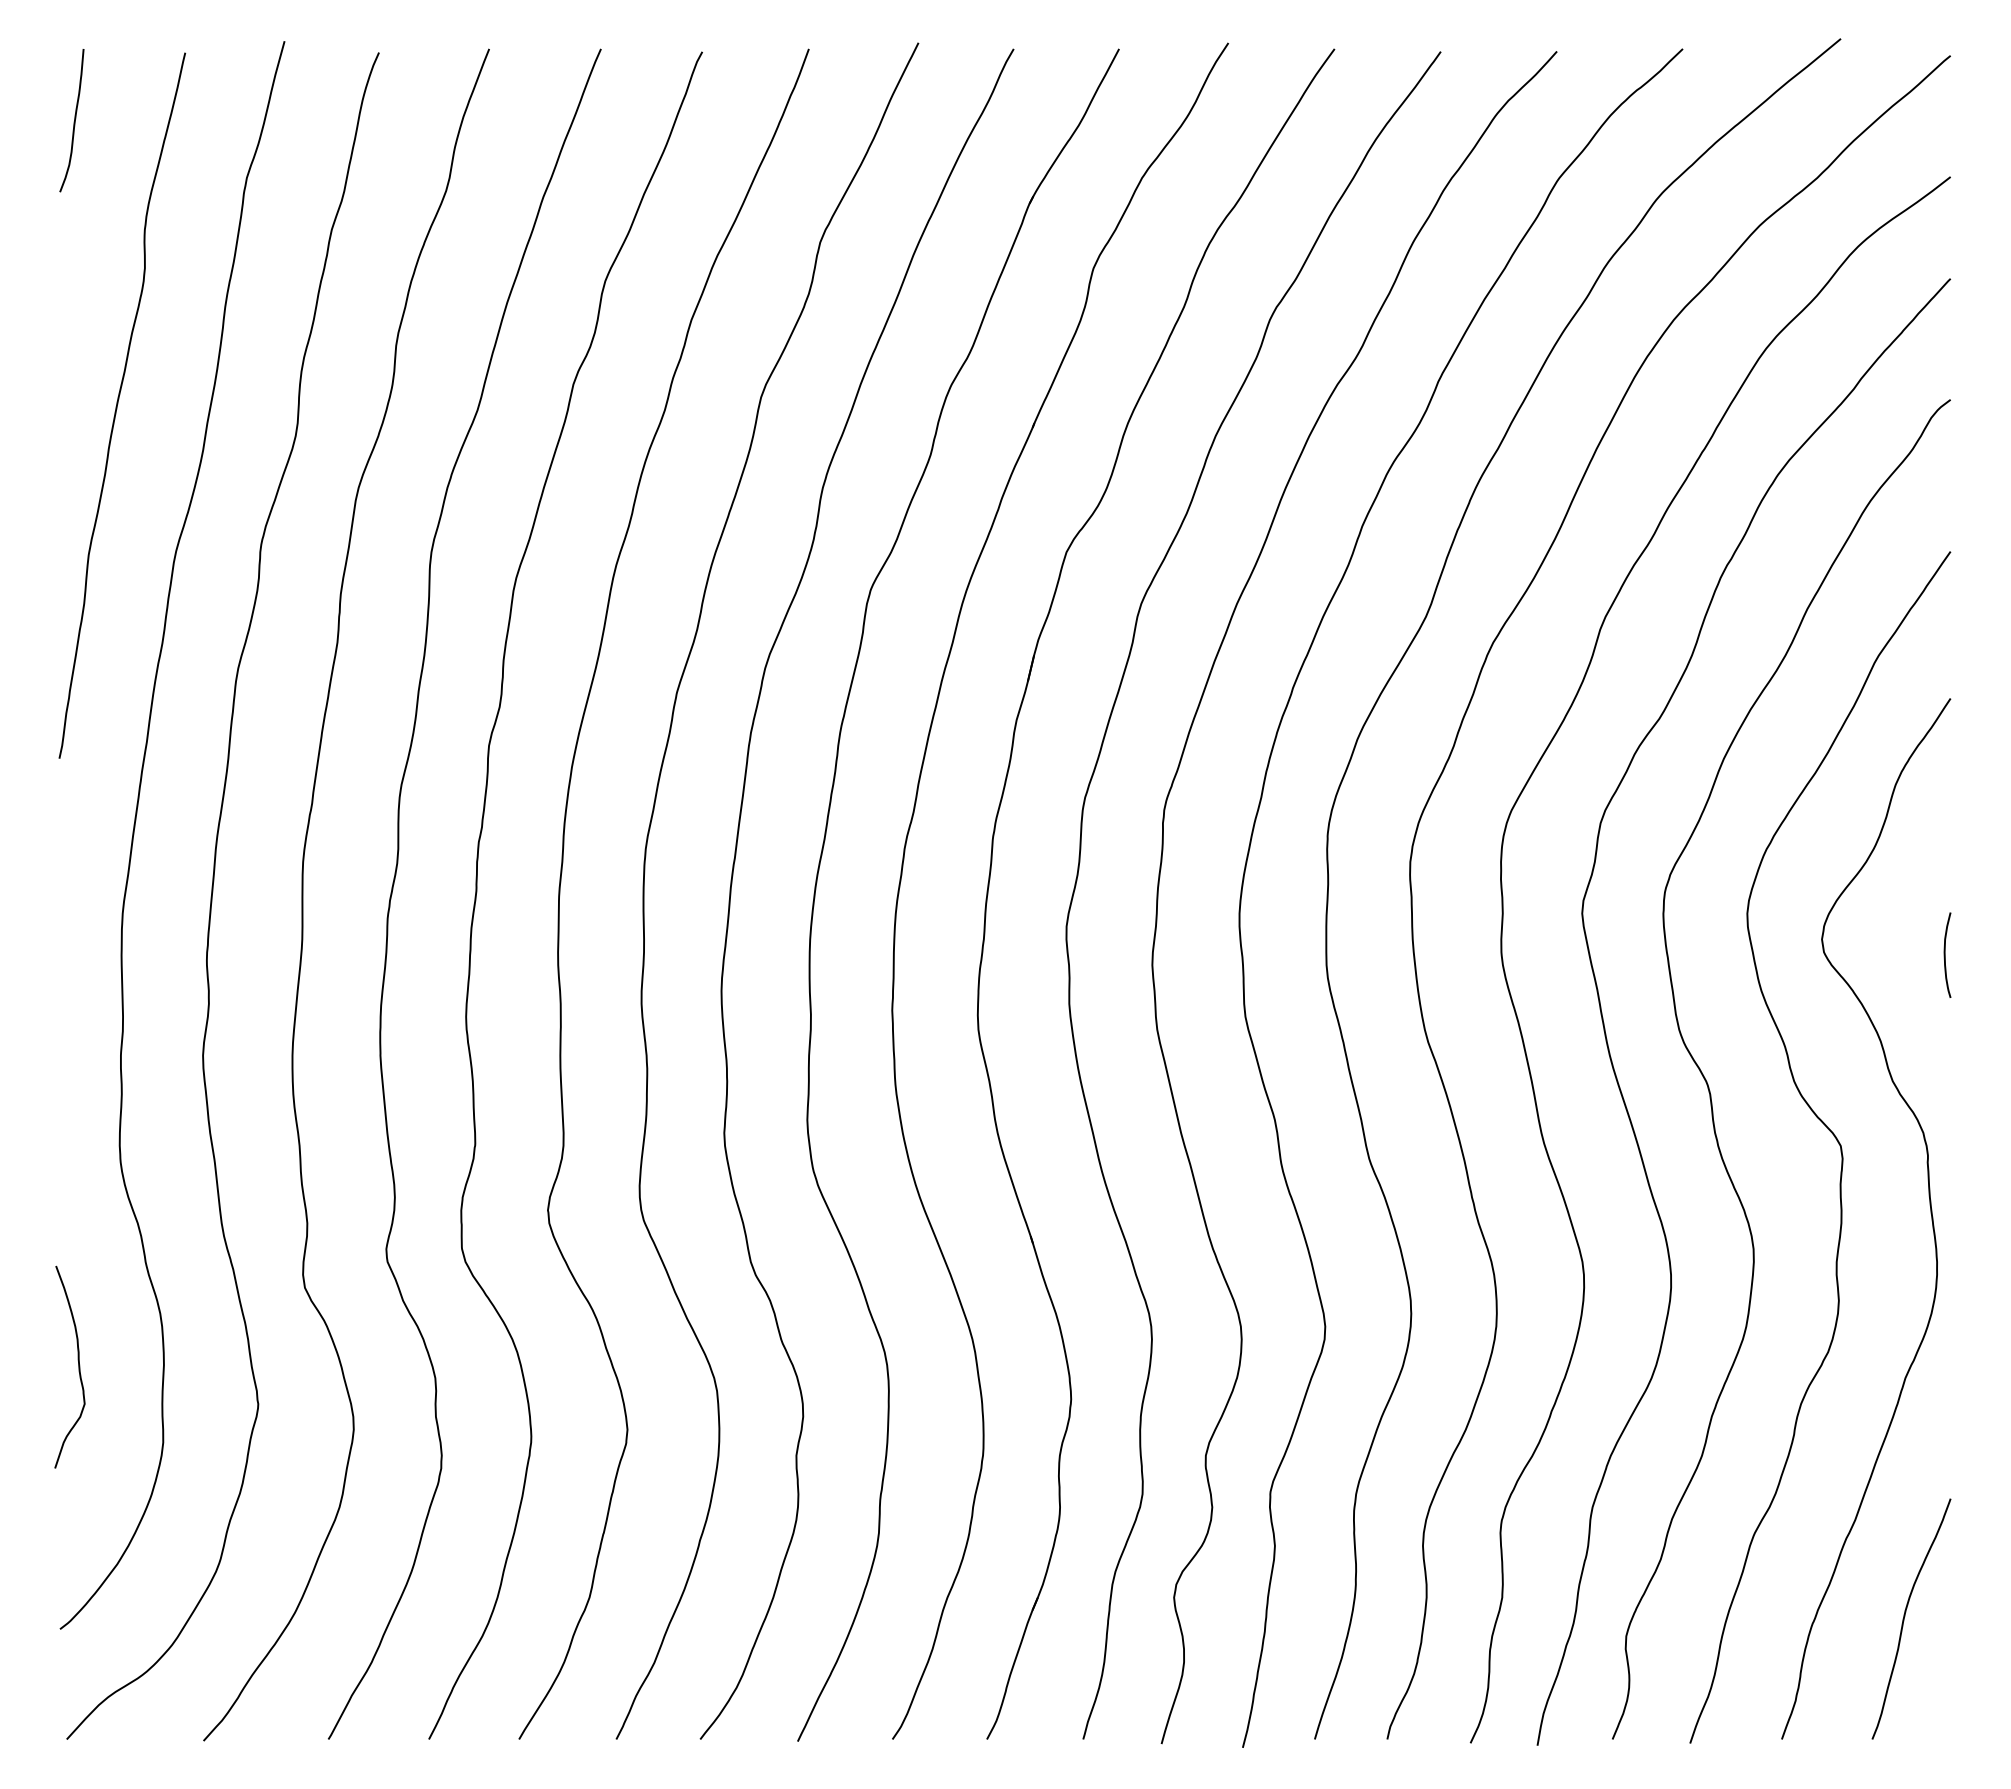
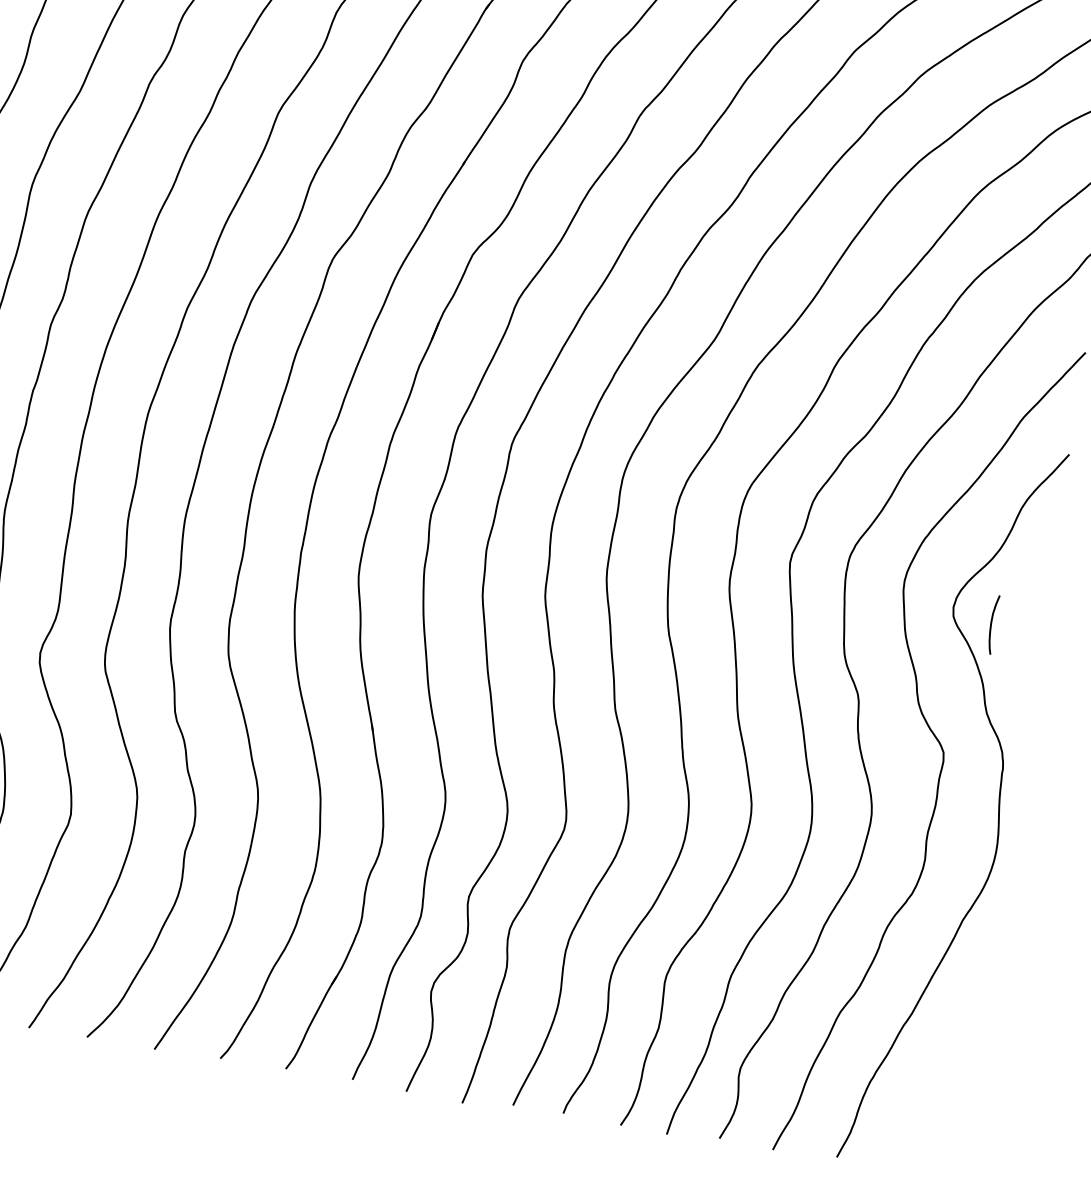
curve: (1945, 954) -> (991, 624), moved
curve: (1905, 1616) -> (936, 1085), removed

